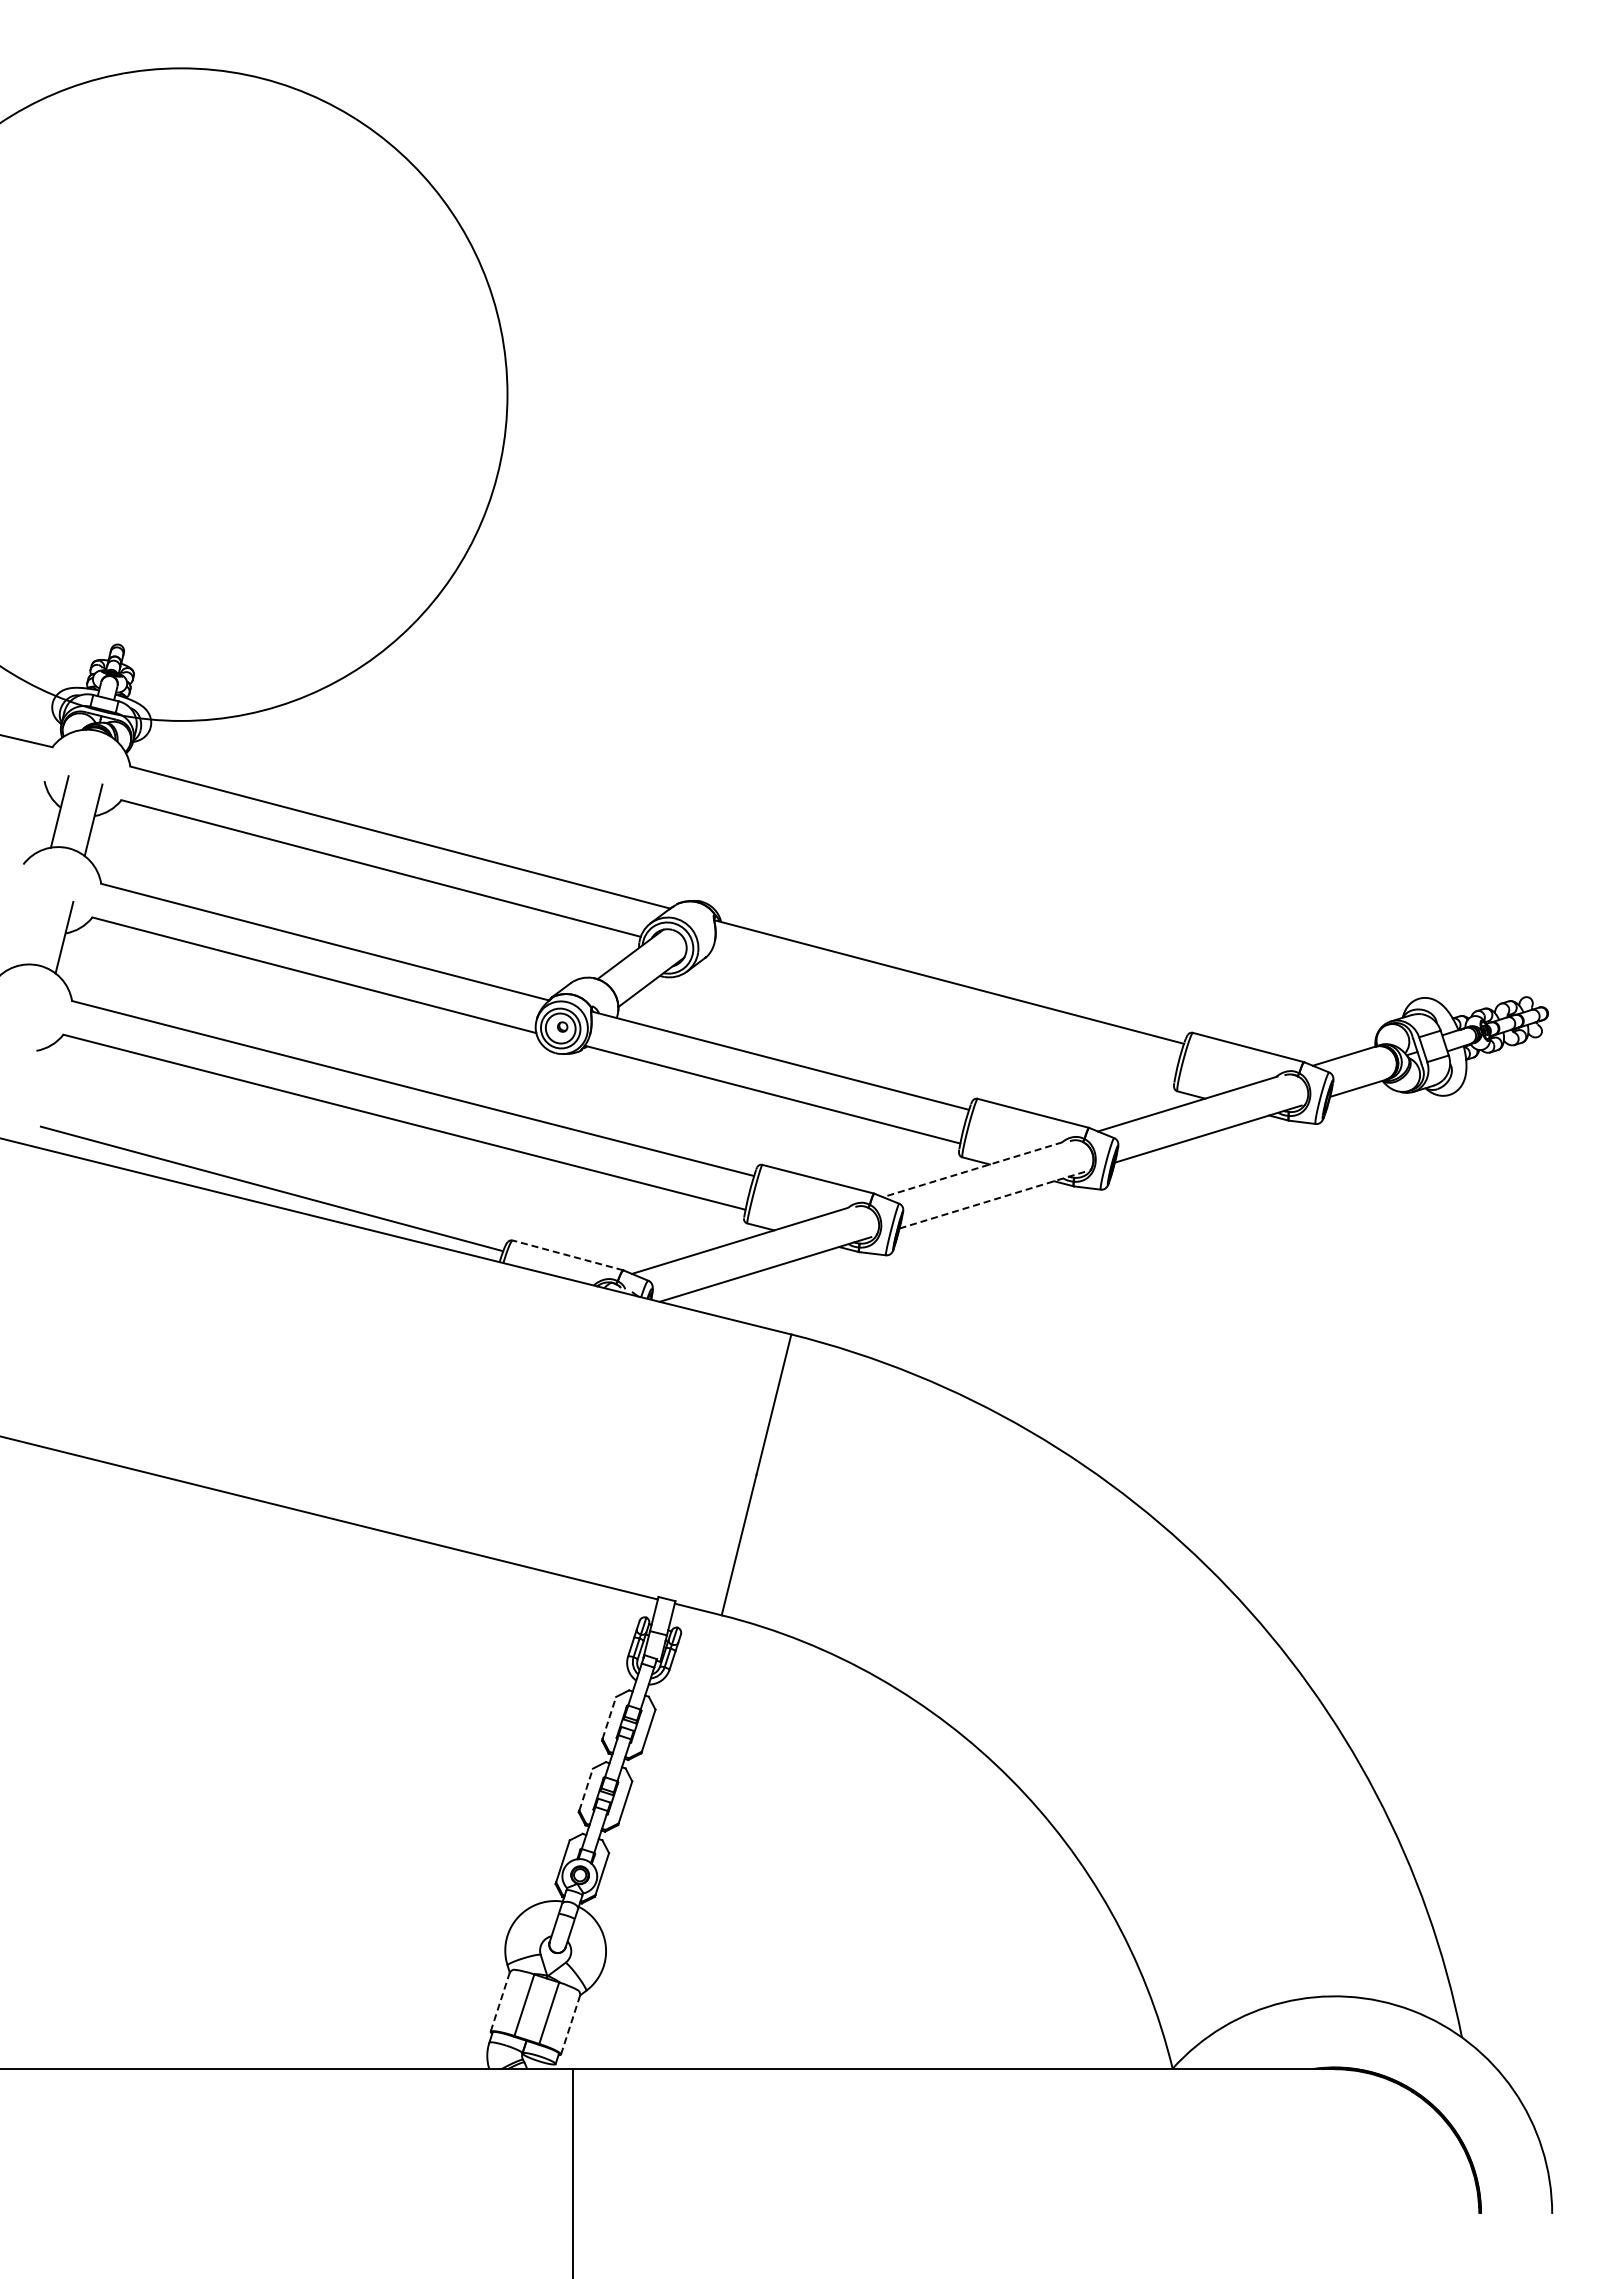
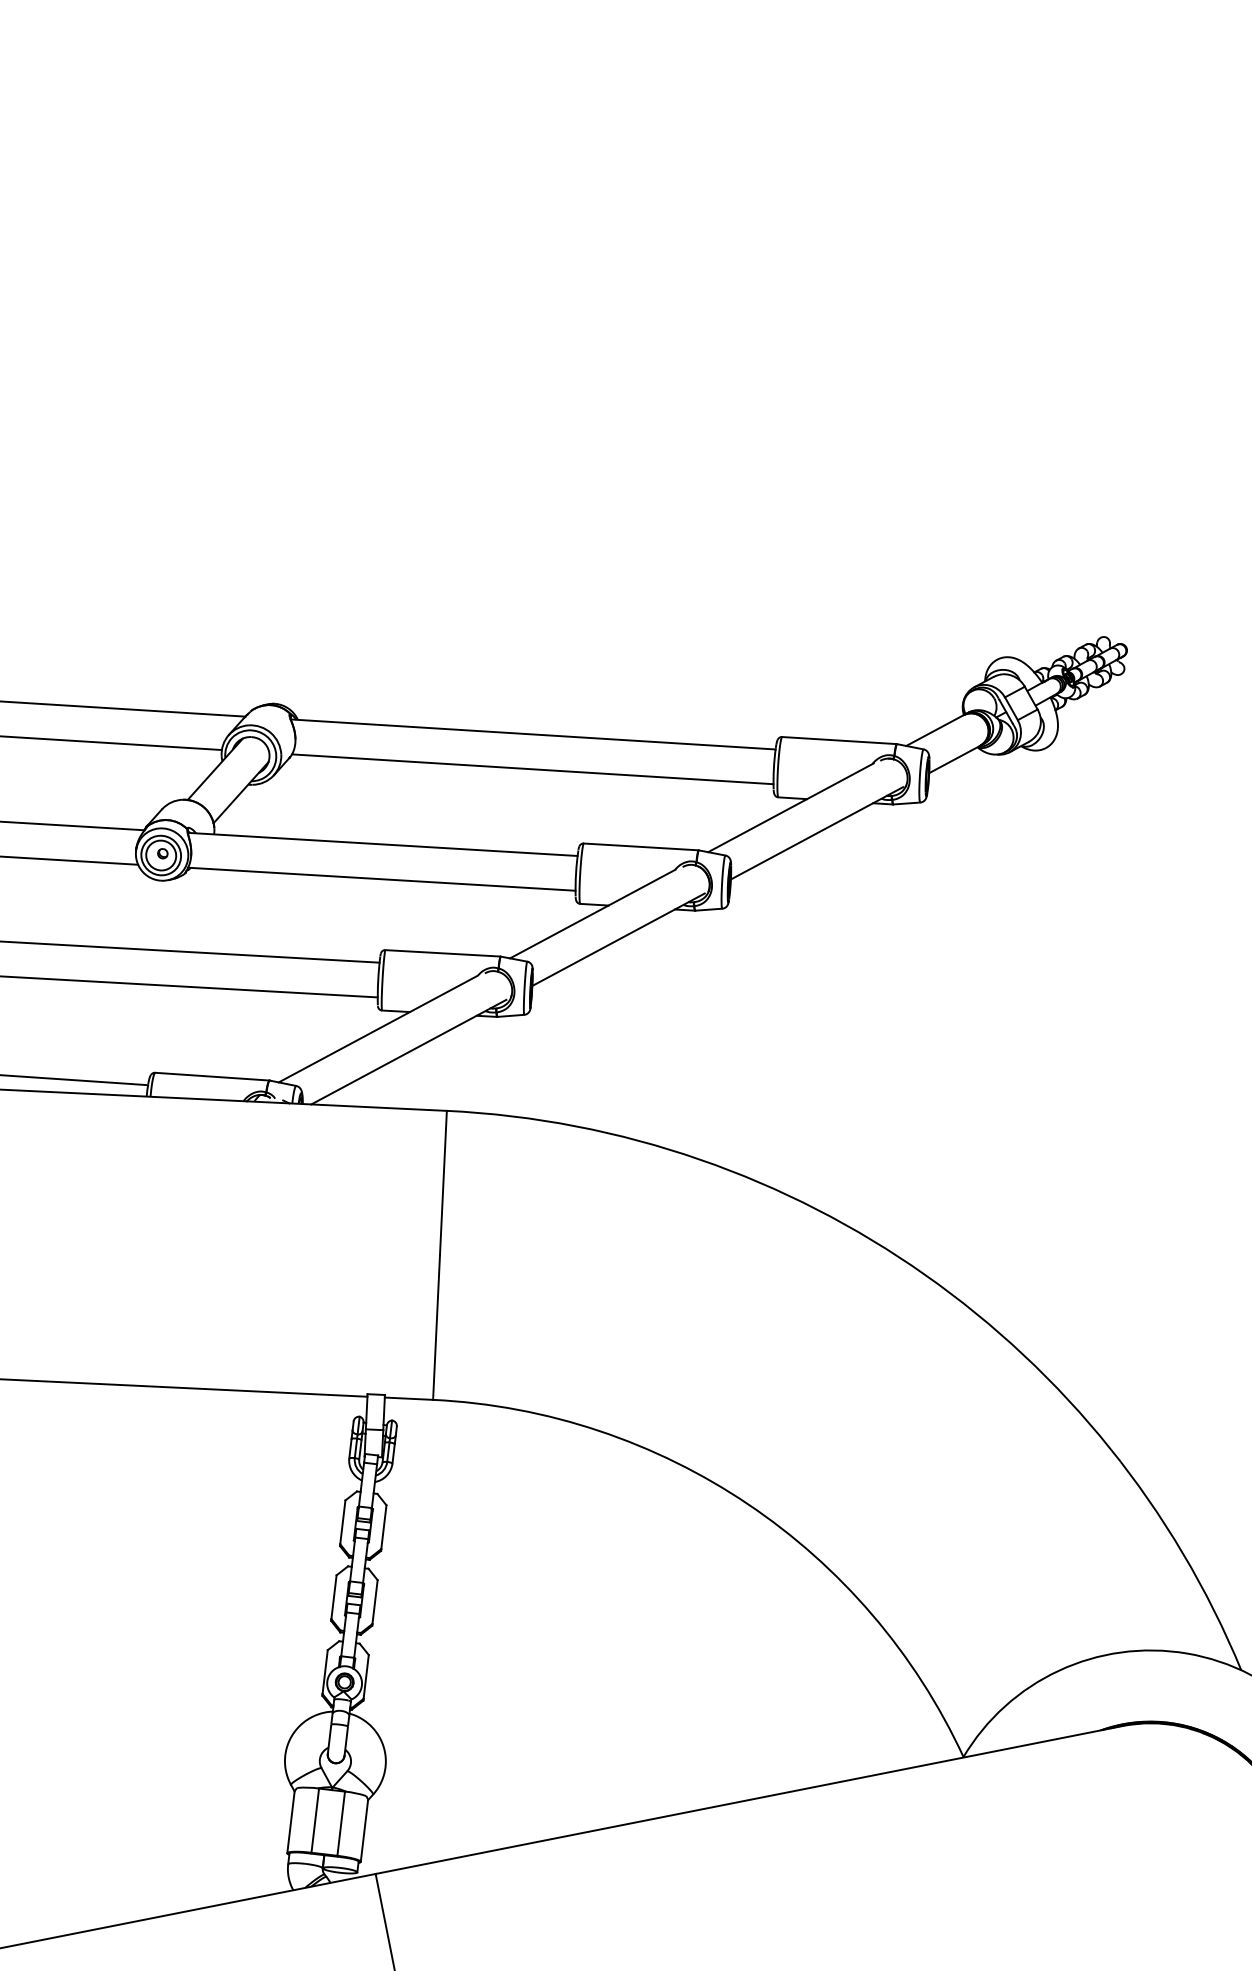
line: (941, 1015) -> (532, 768), added
line: (972, 1169) -> (592, 913), dashed -> solid
line: (993, 1199) -> (618, 939), dashed -> solid
line: (567, 1255) -> (211, 1076), dashed -> solid
line: (609, 1717) -> (342, 1521), dashed -> solid
line: (586, 1789) -> (334, 1597), dashed -> solid
line: (500, 2002) -> (291, 1822), dashed -> solid
line: (570, 2024) -> (364, 1830), dashed -> solid

